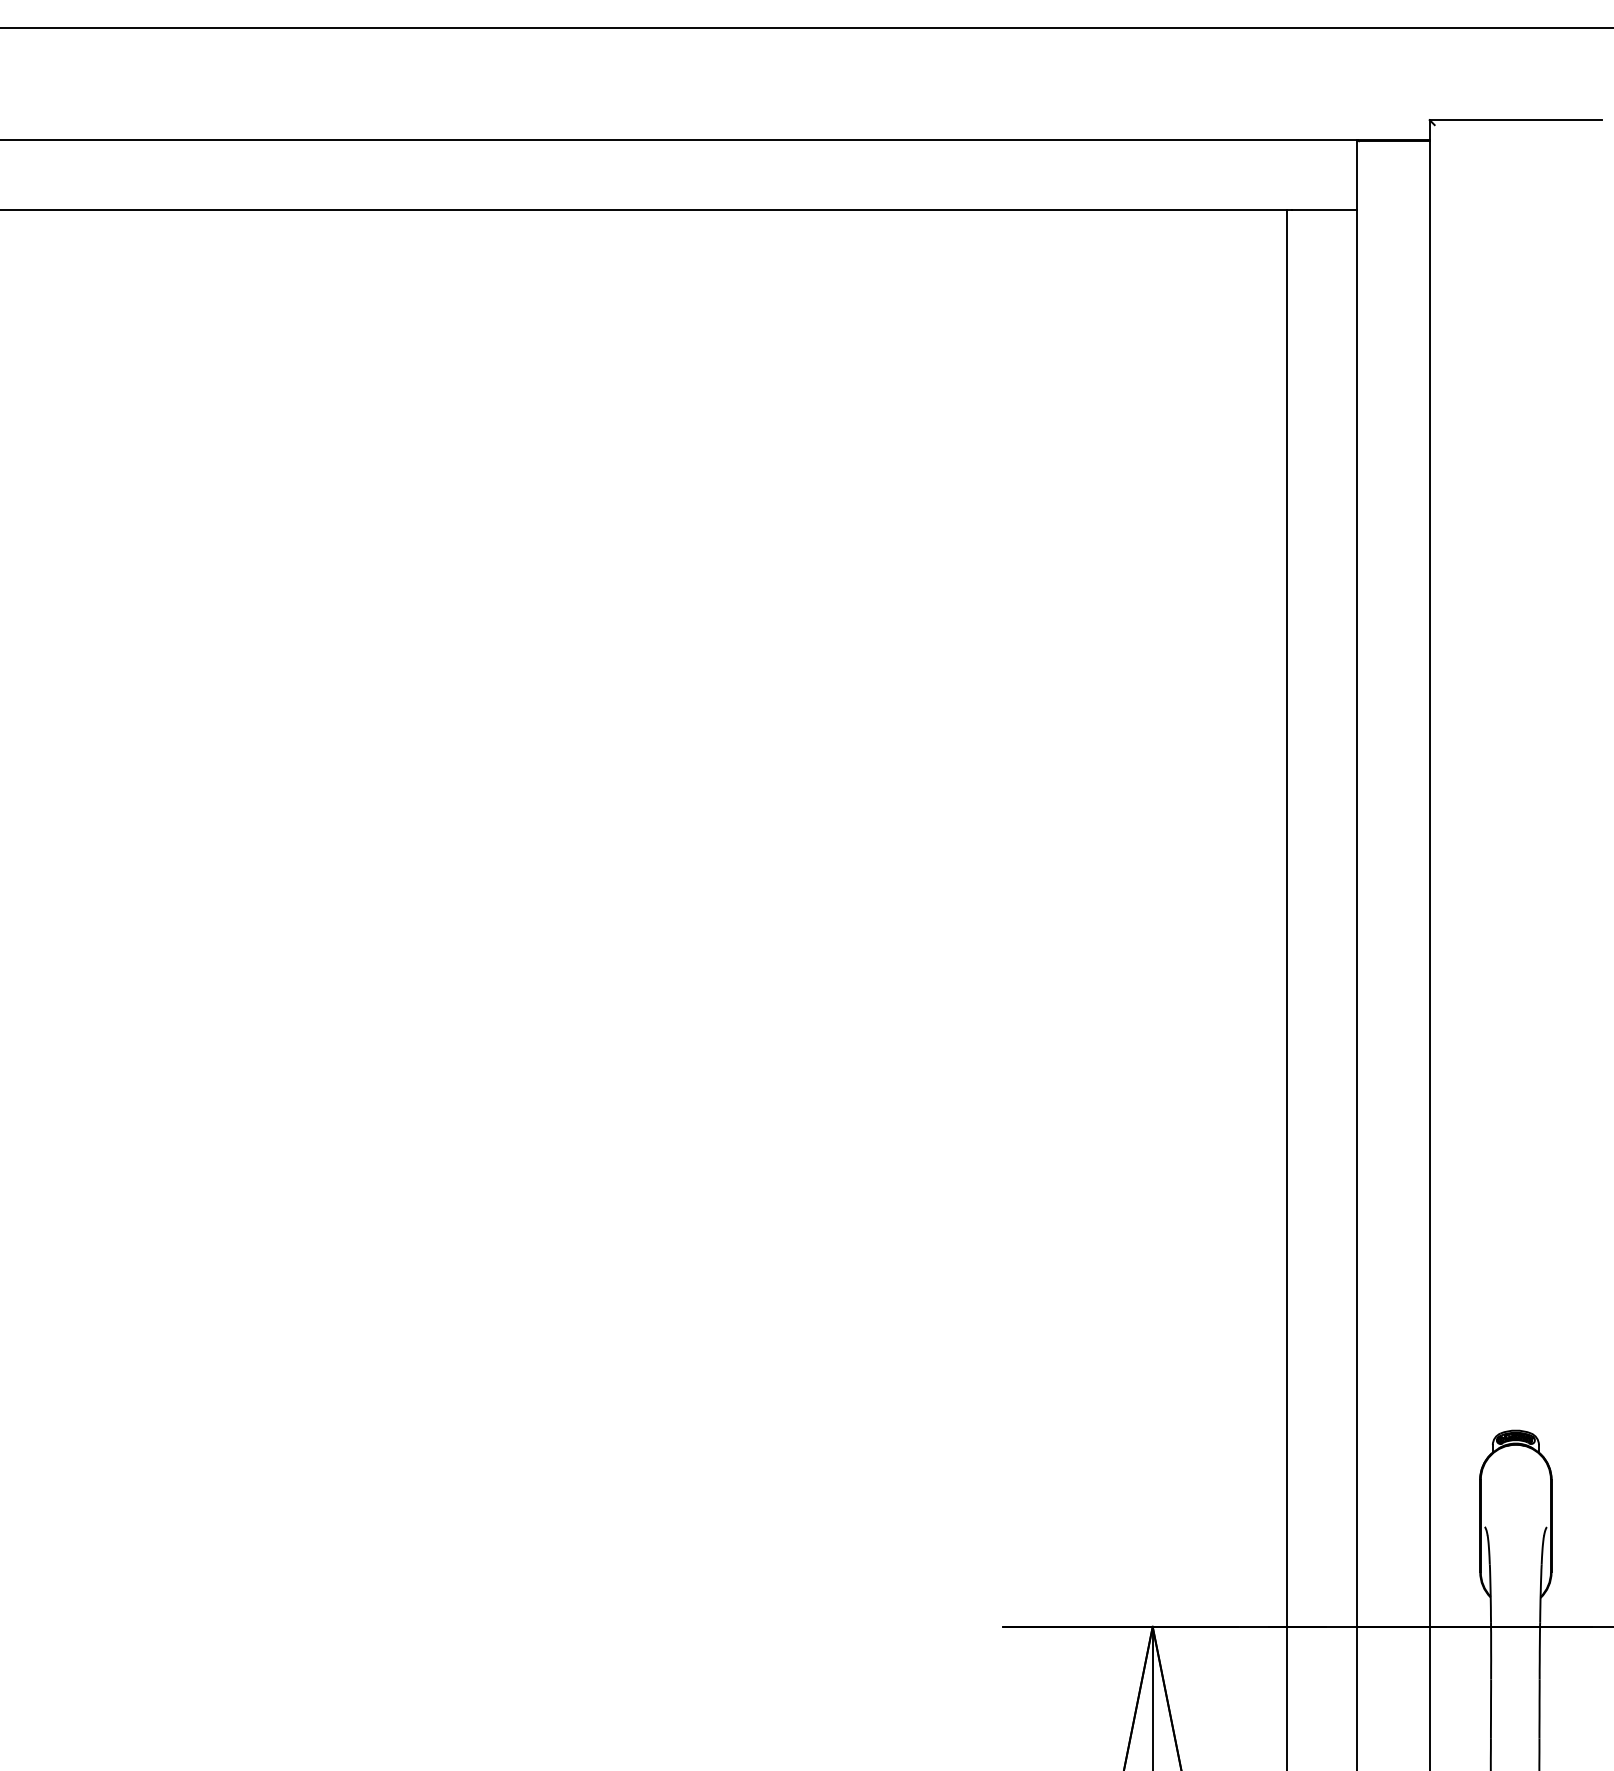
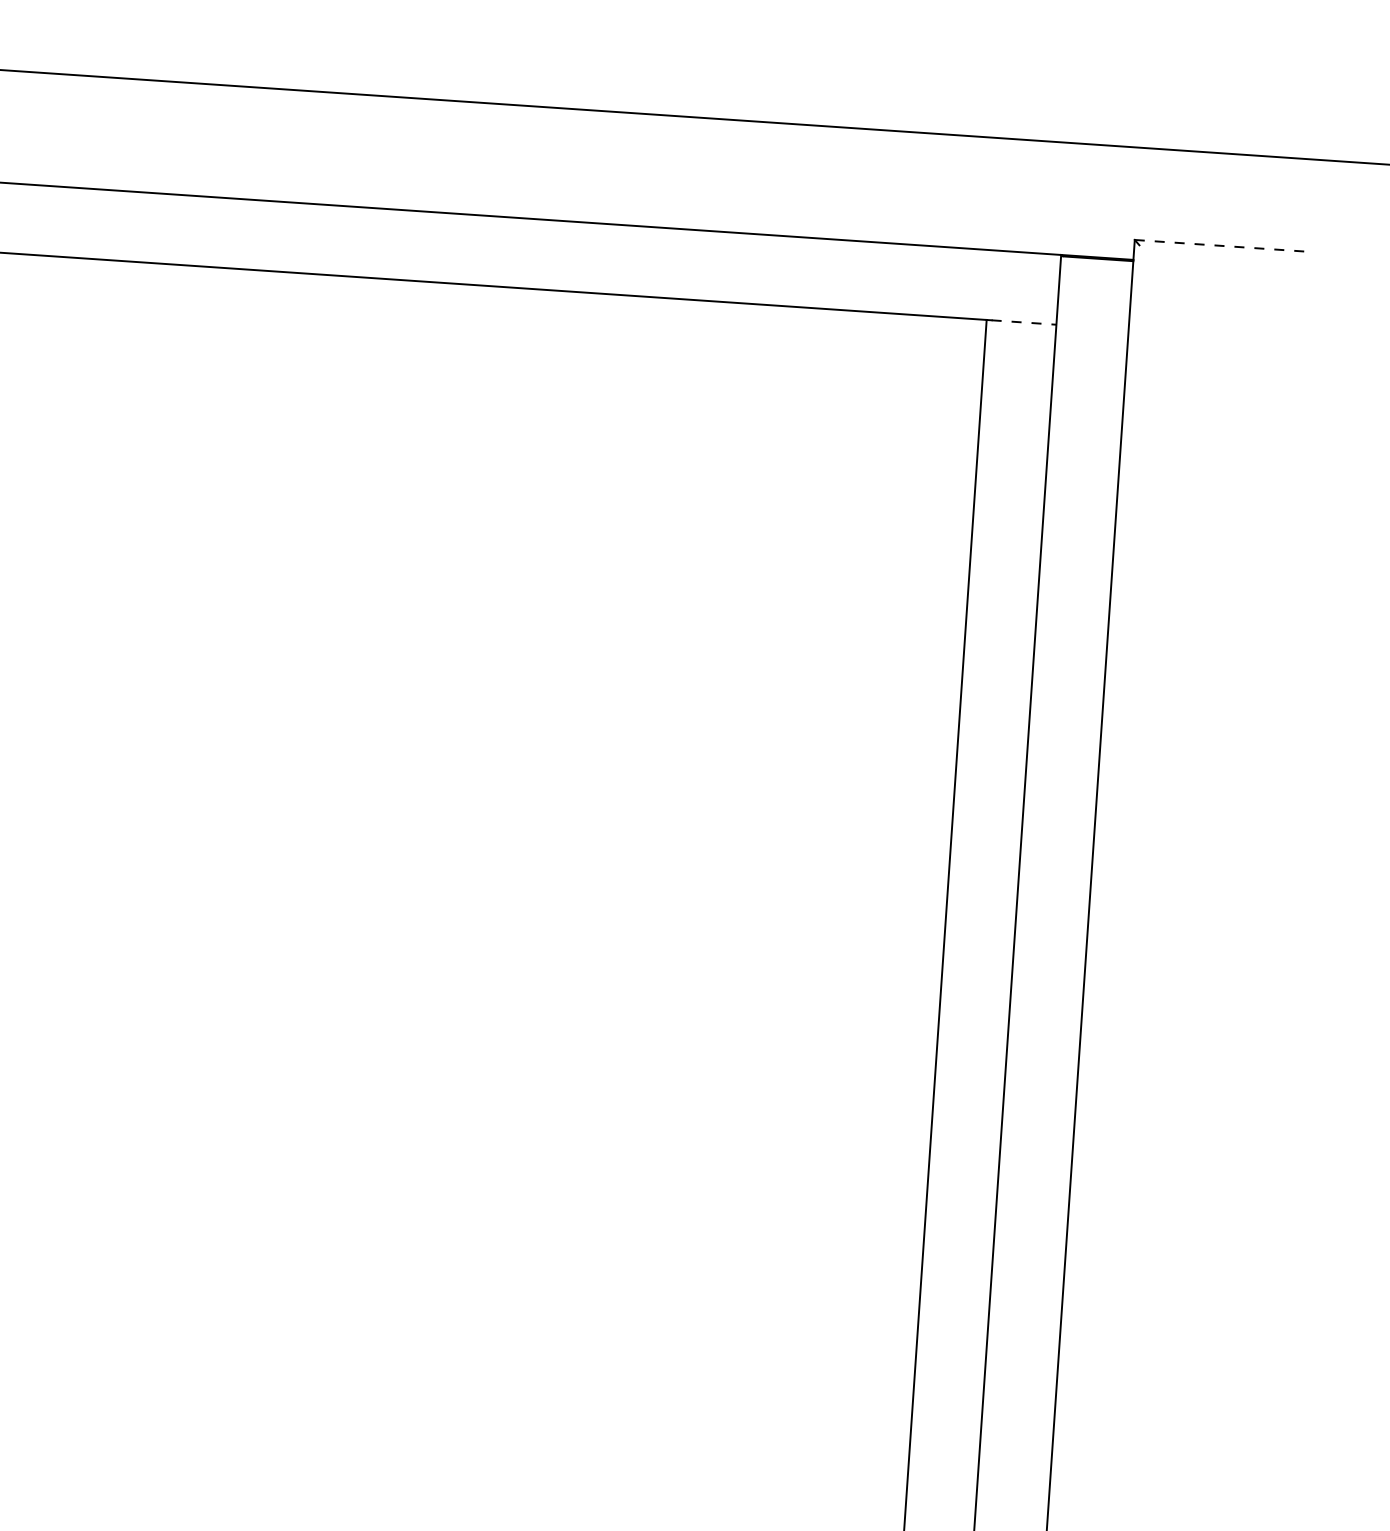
line: (1516, 120) -> (1221, 246), solid -> dashed
line: (1325, 210) -> (1024, 323), solid -> dashed

